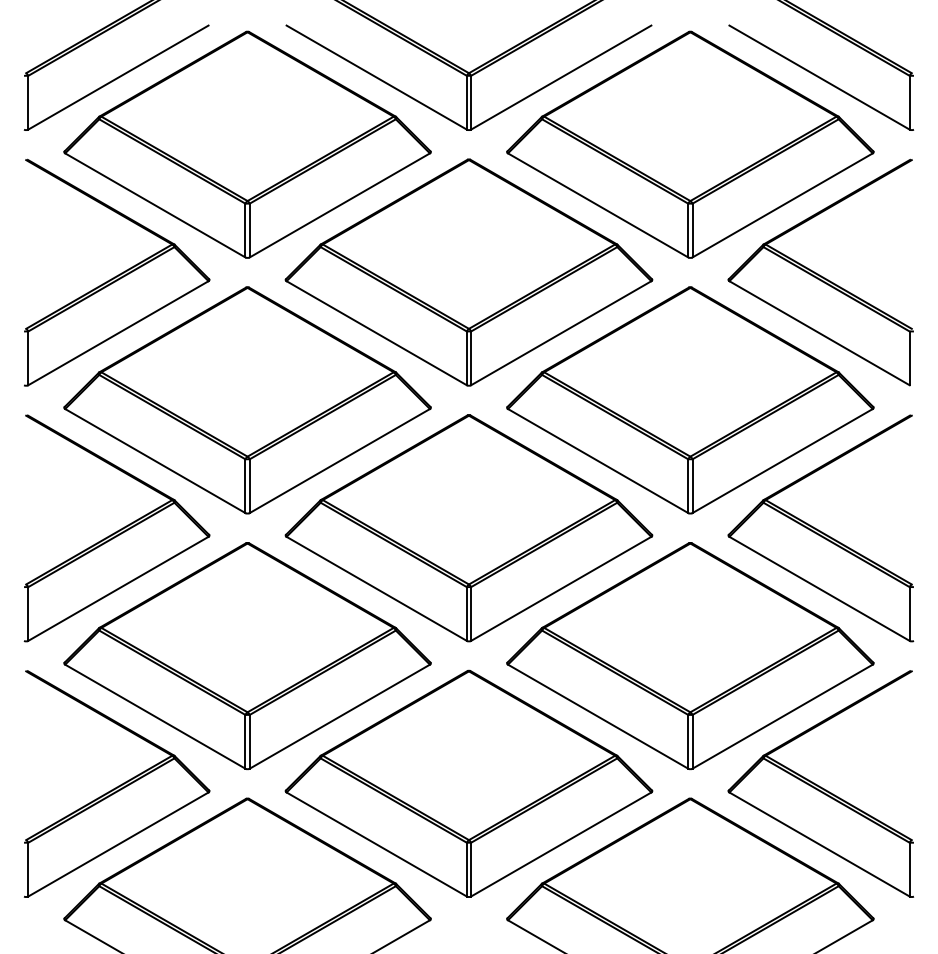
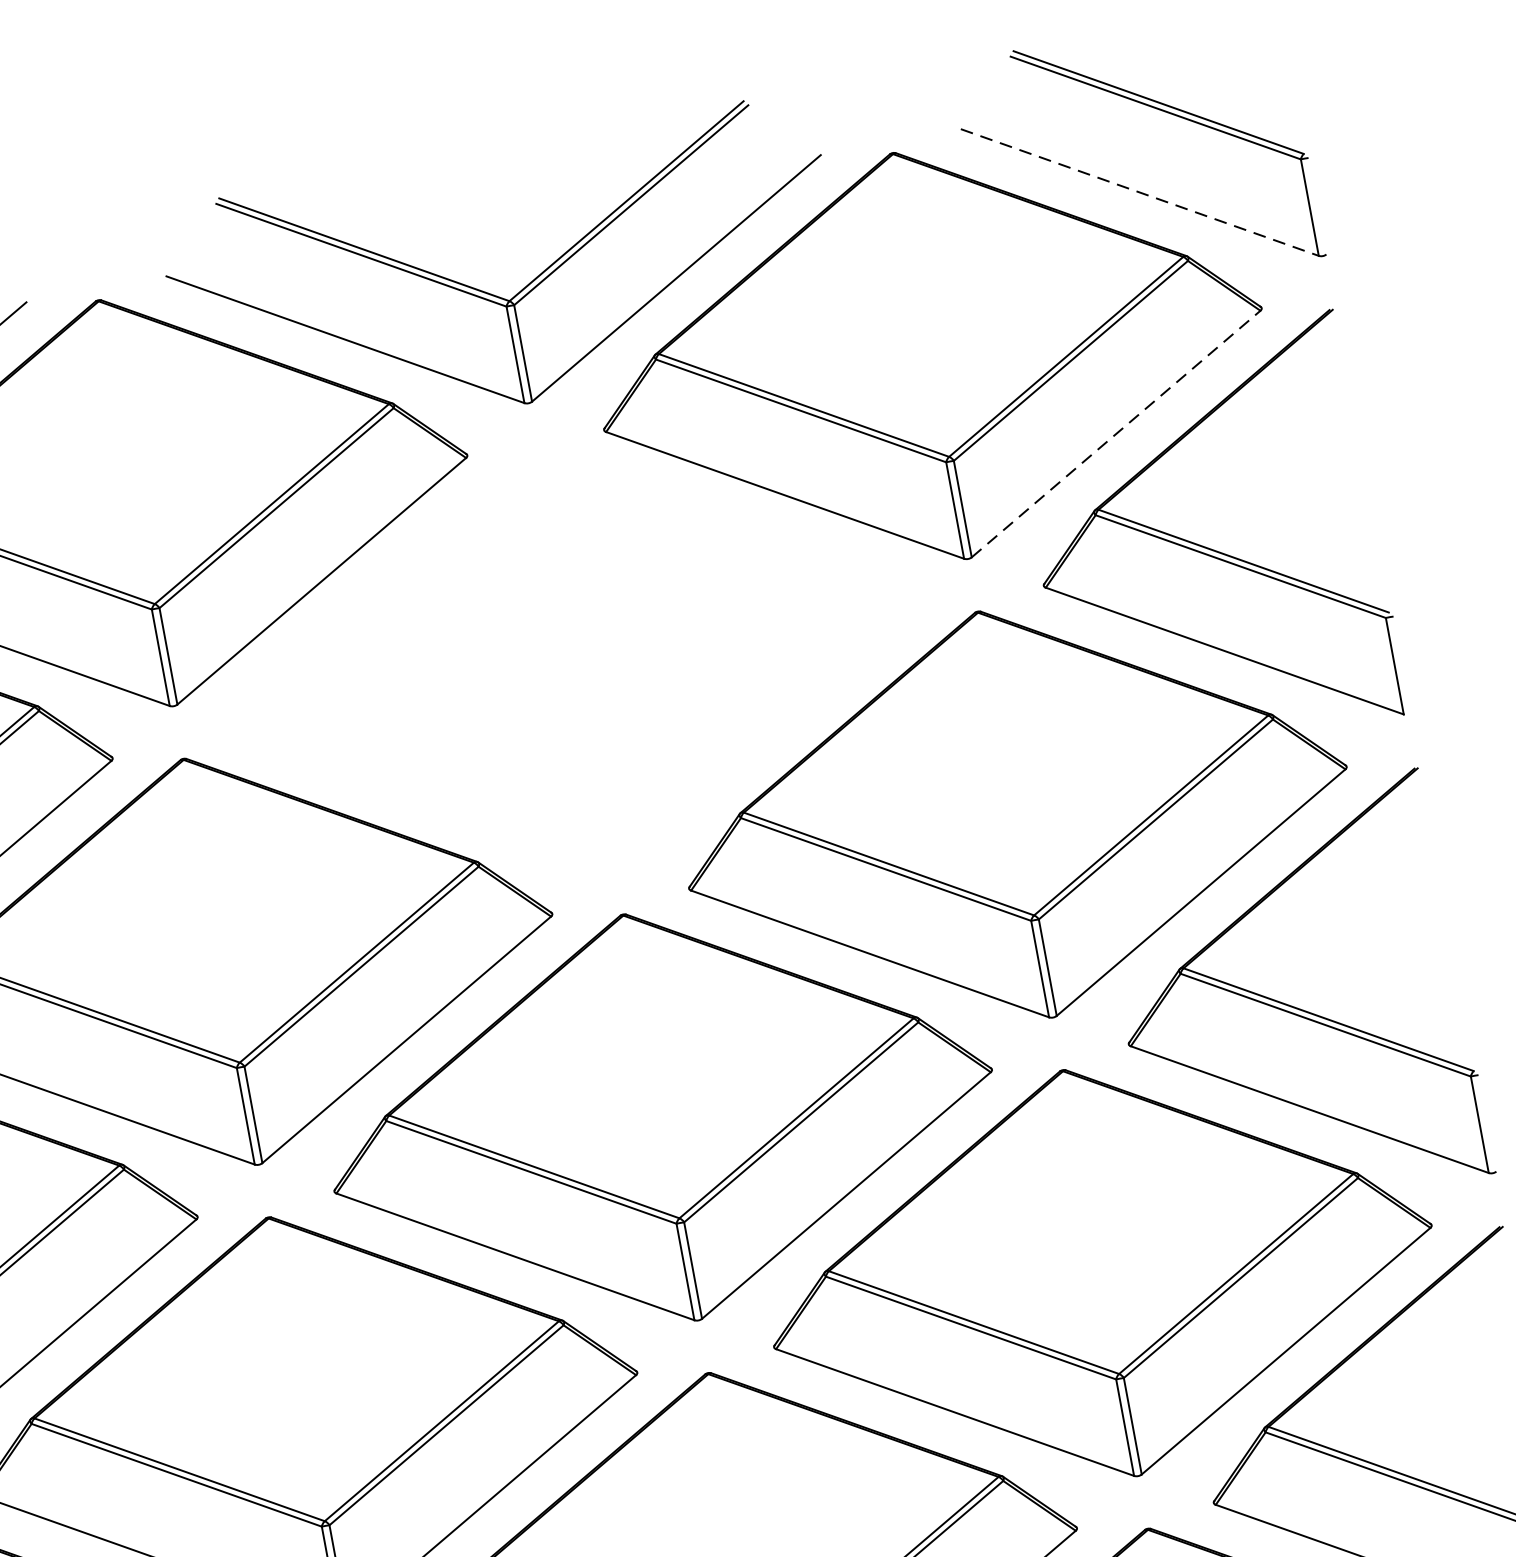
line: (819, 77) -> (1139, 192), solid -> dashed
line: (783, 205) -> (1117, 433), solid -> dashed
part: (468, 272) -> (574, 658), removed

